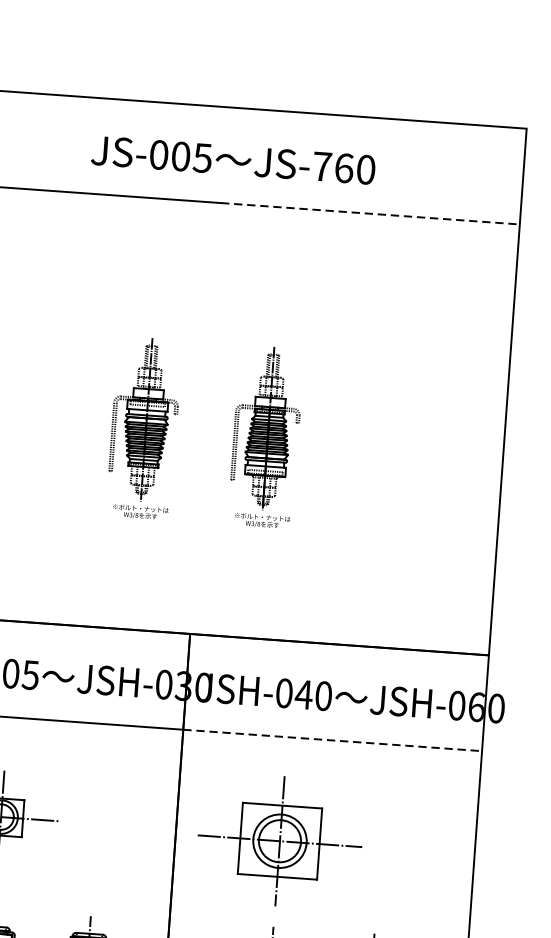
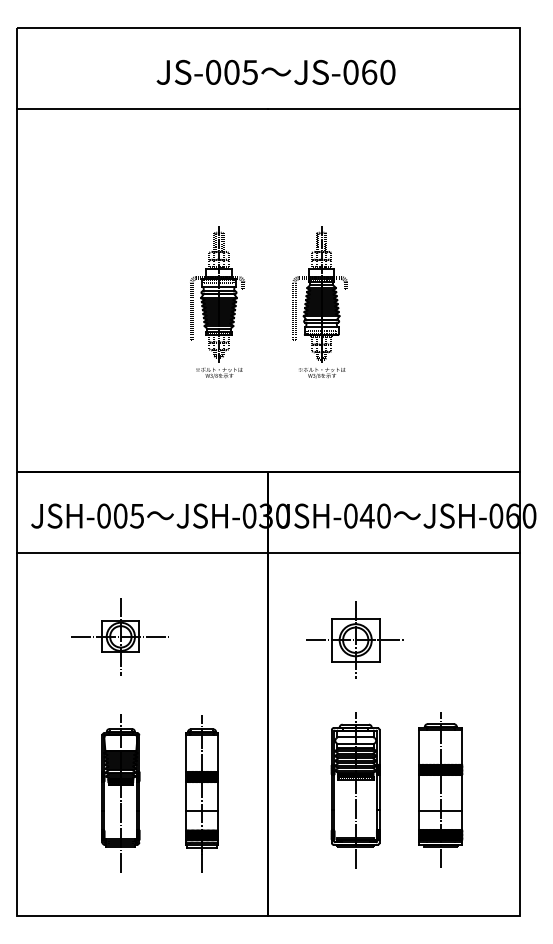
text: (321, 165) -> (350, 71), JS-760 -> JS-060
line: (370, 214) -> (394, 109), dashed -> solid
line: (333, 740) -> (394, 552), dashed -> solid
part: (278, 840) -> (354, 639), size x0.71

